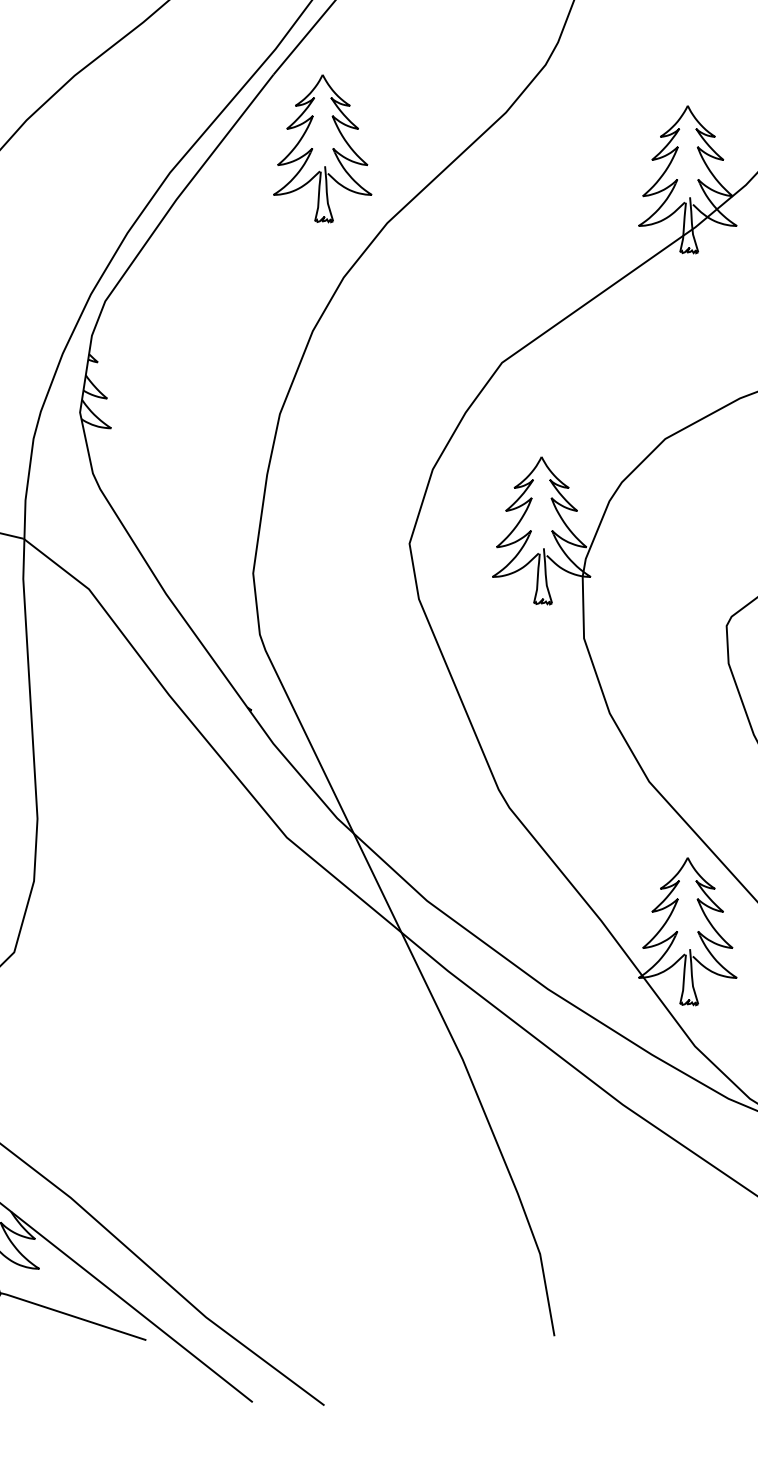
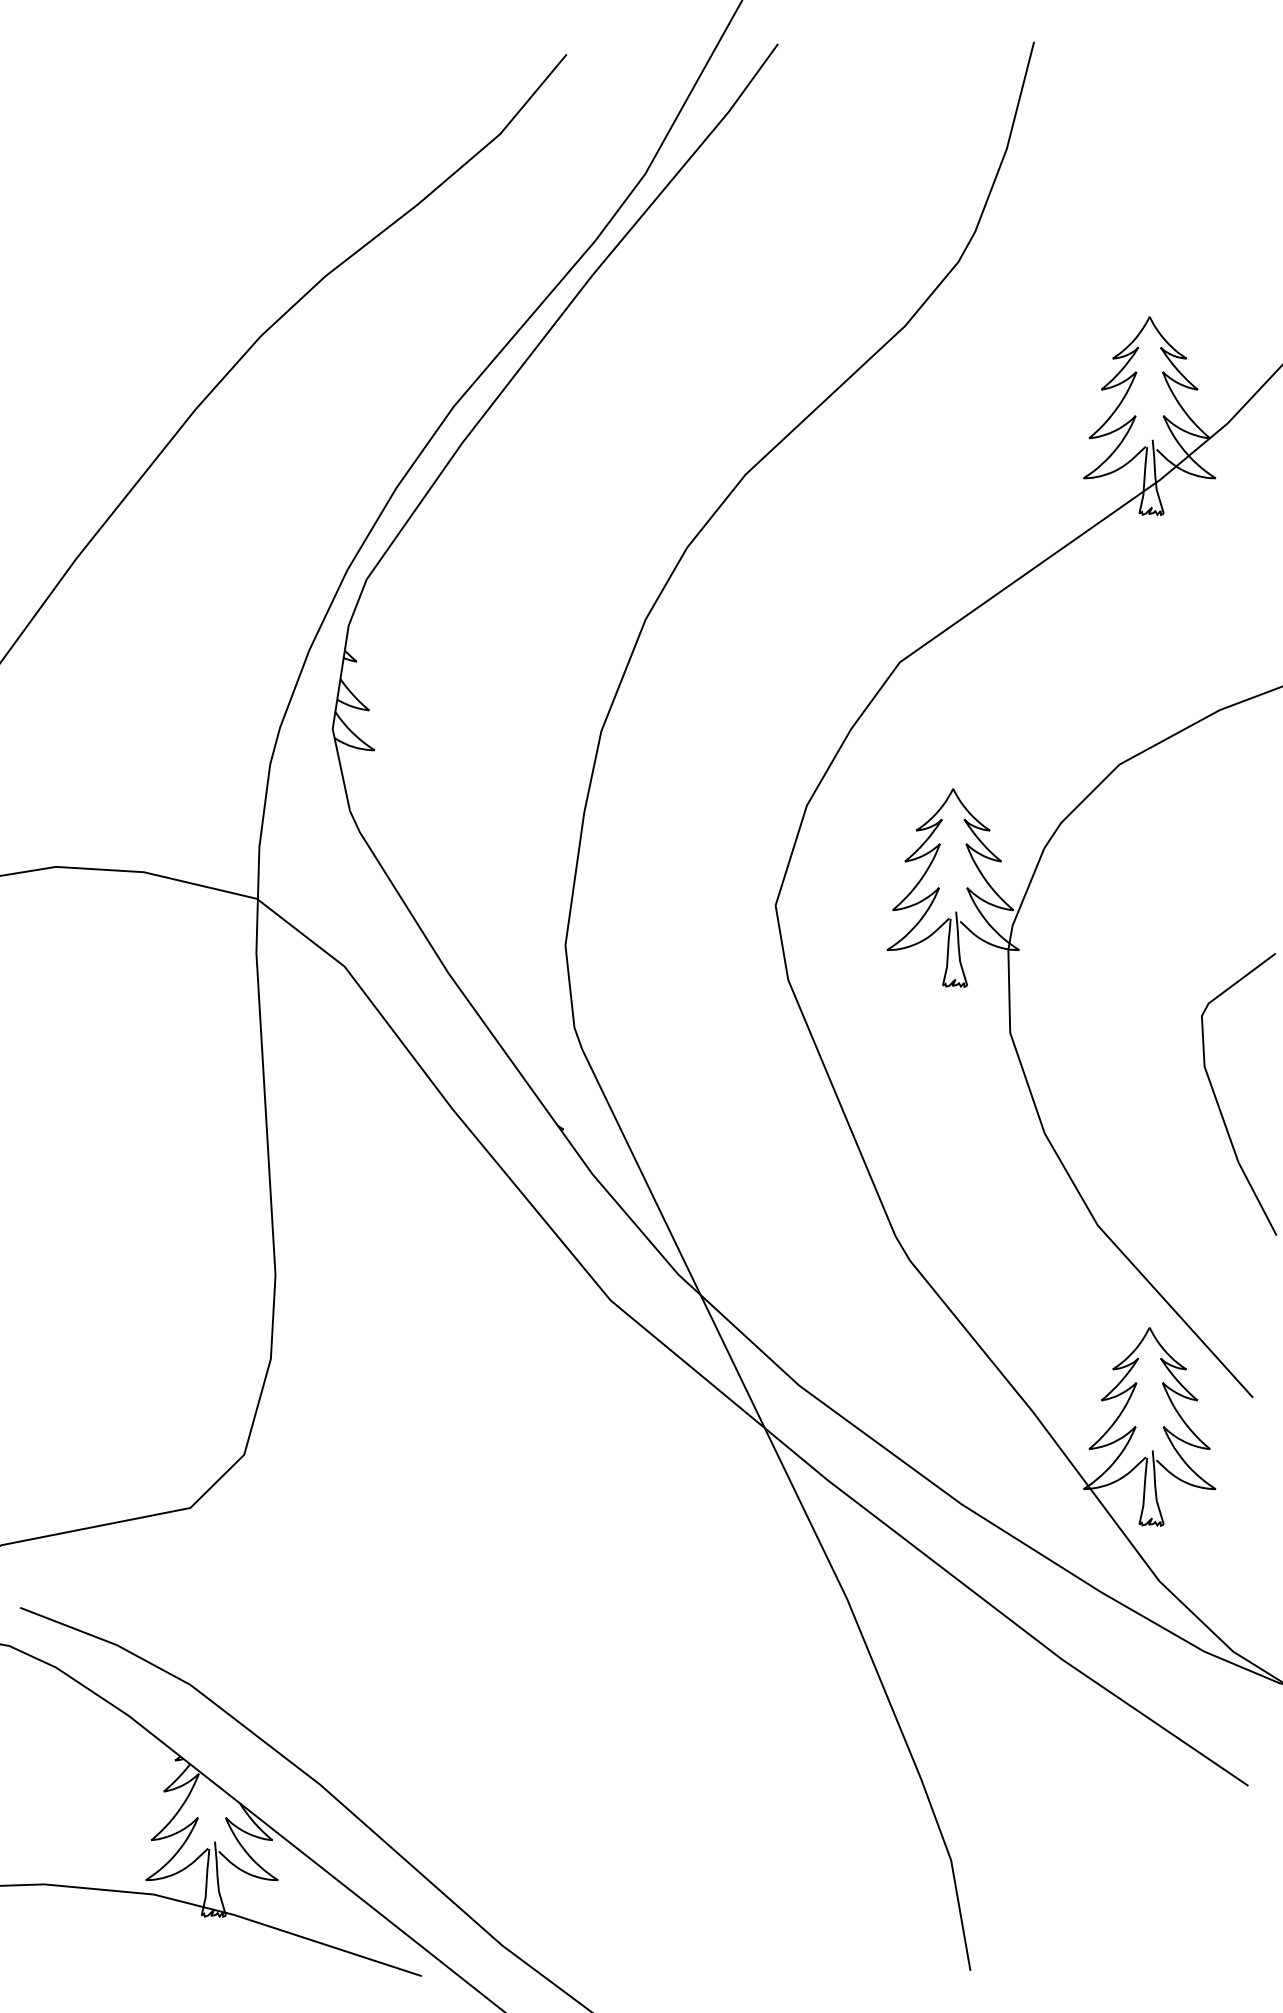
part: (312, 148) -> (645, 374), removed

